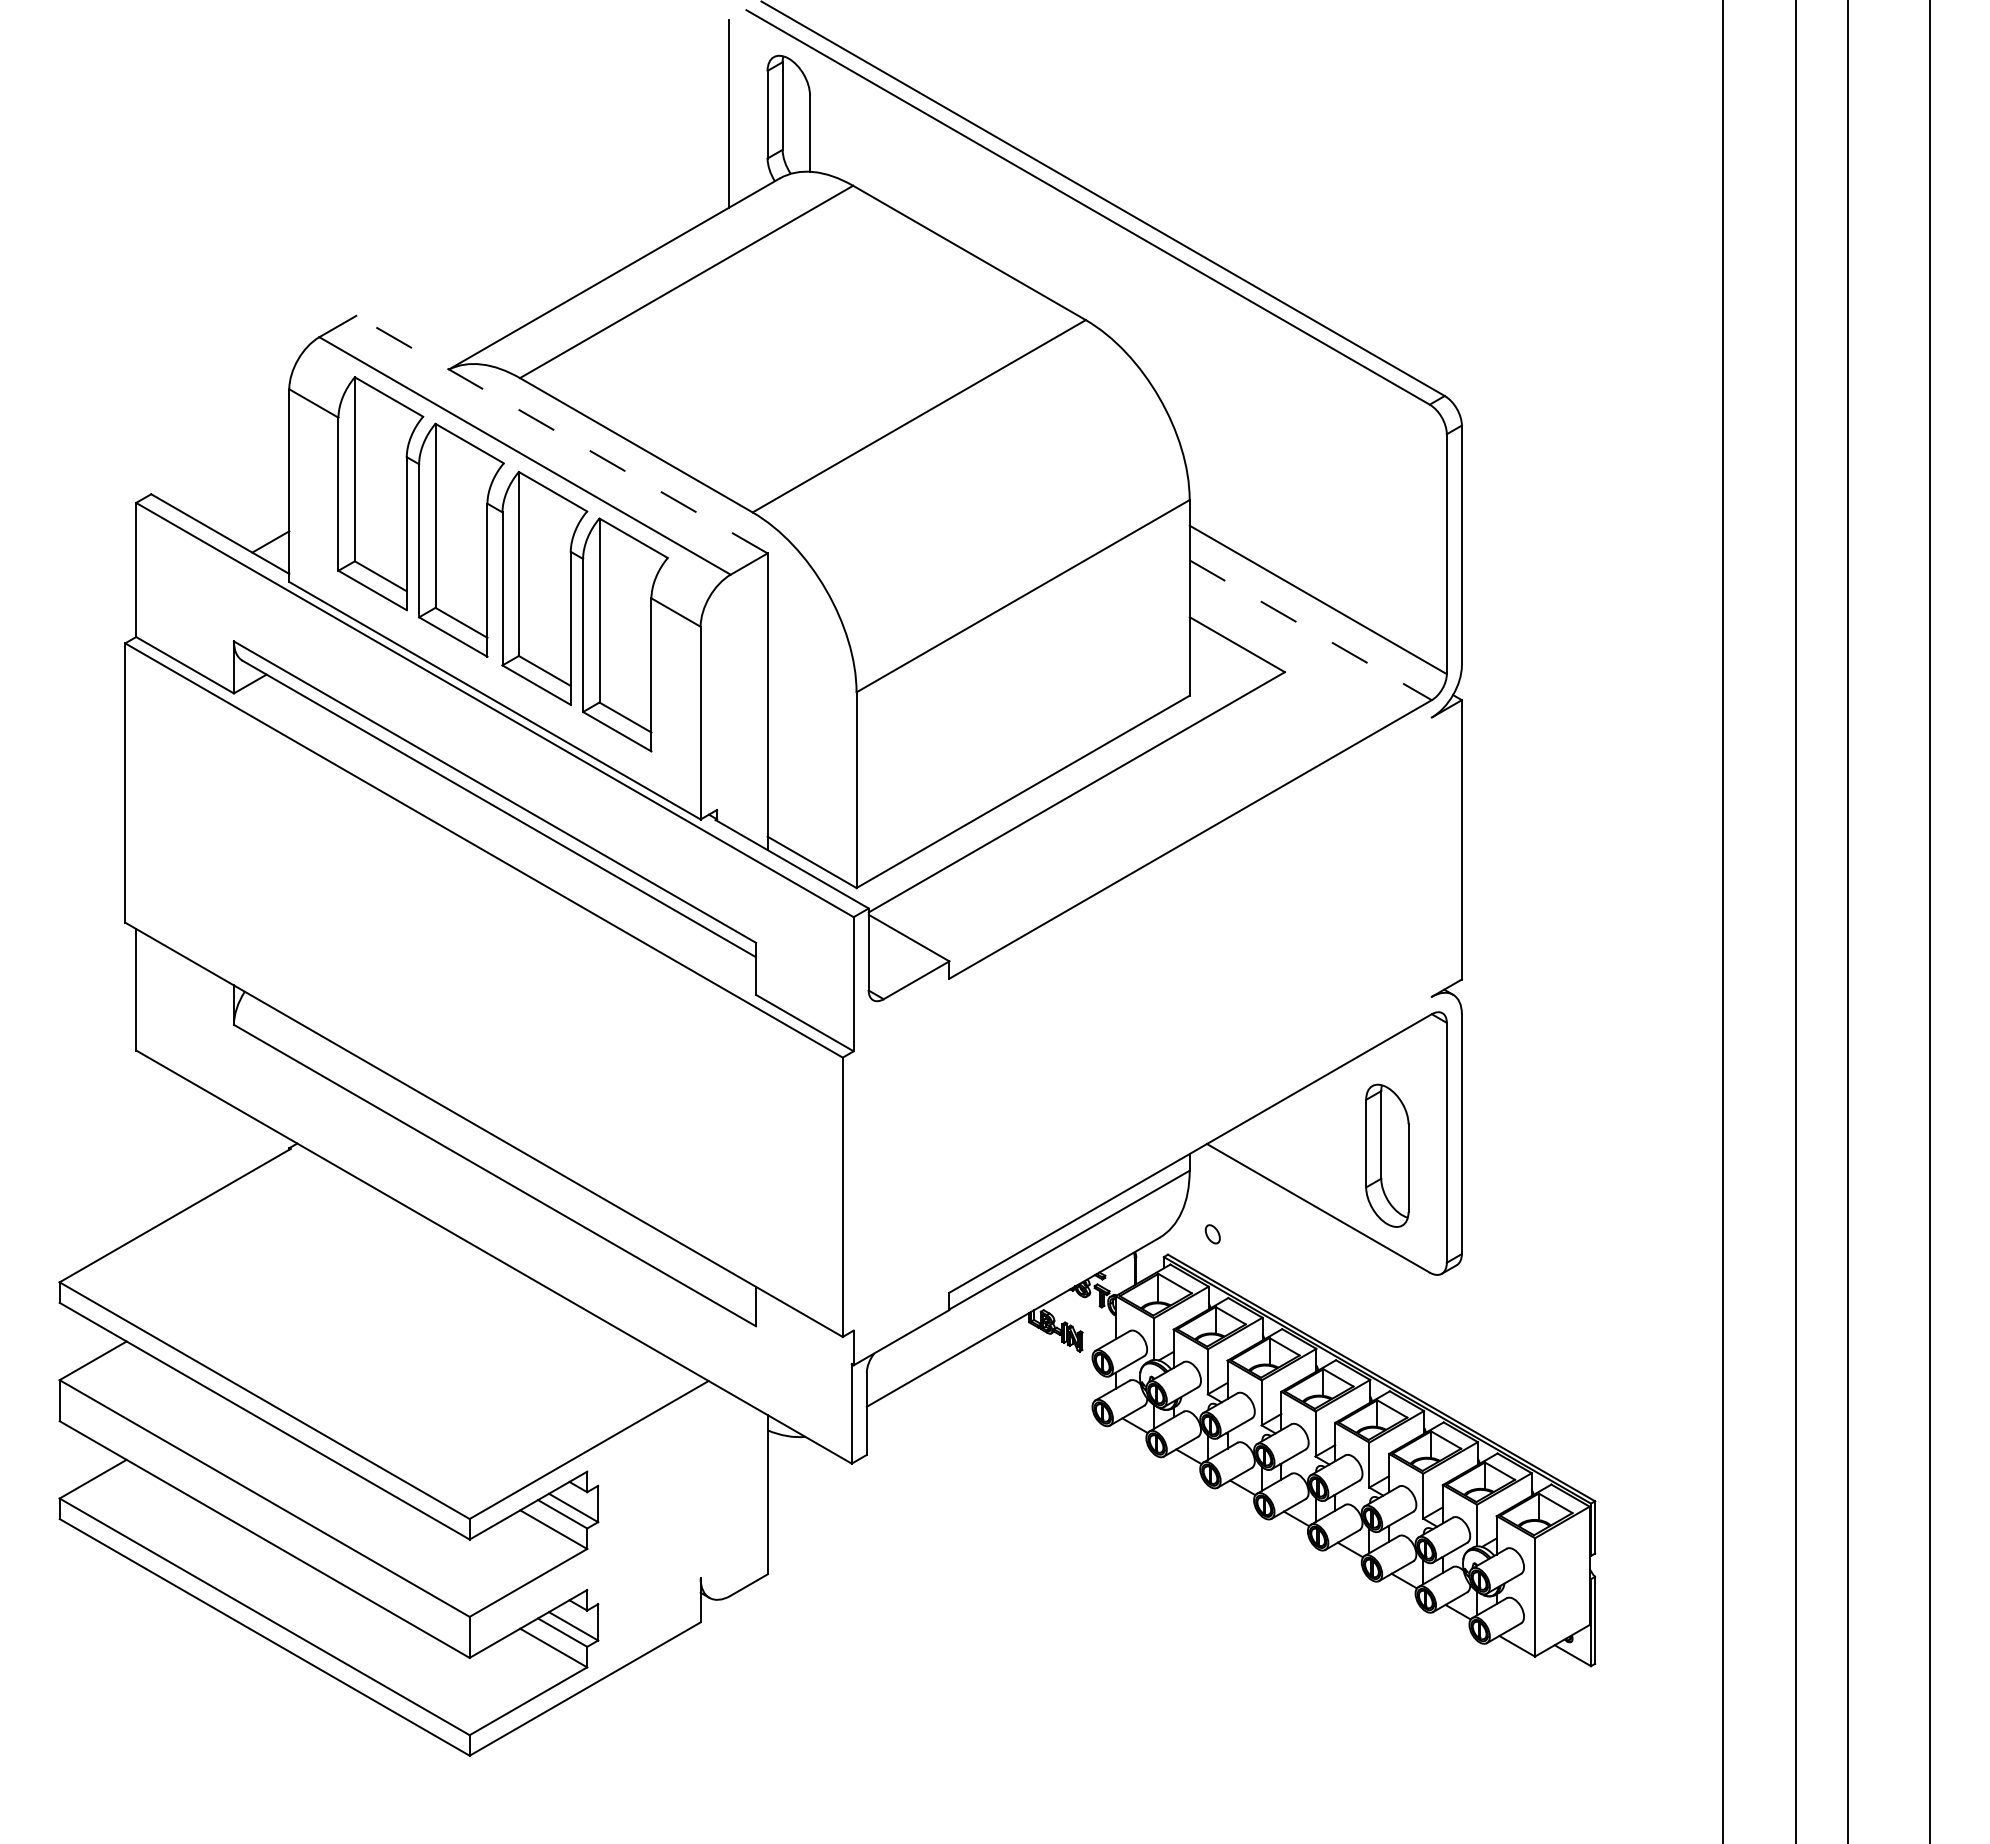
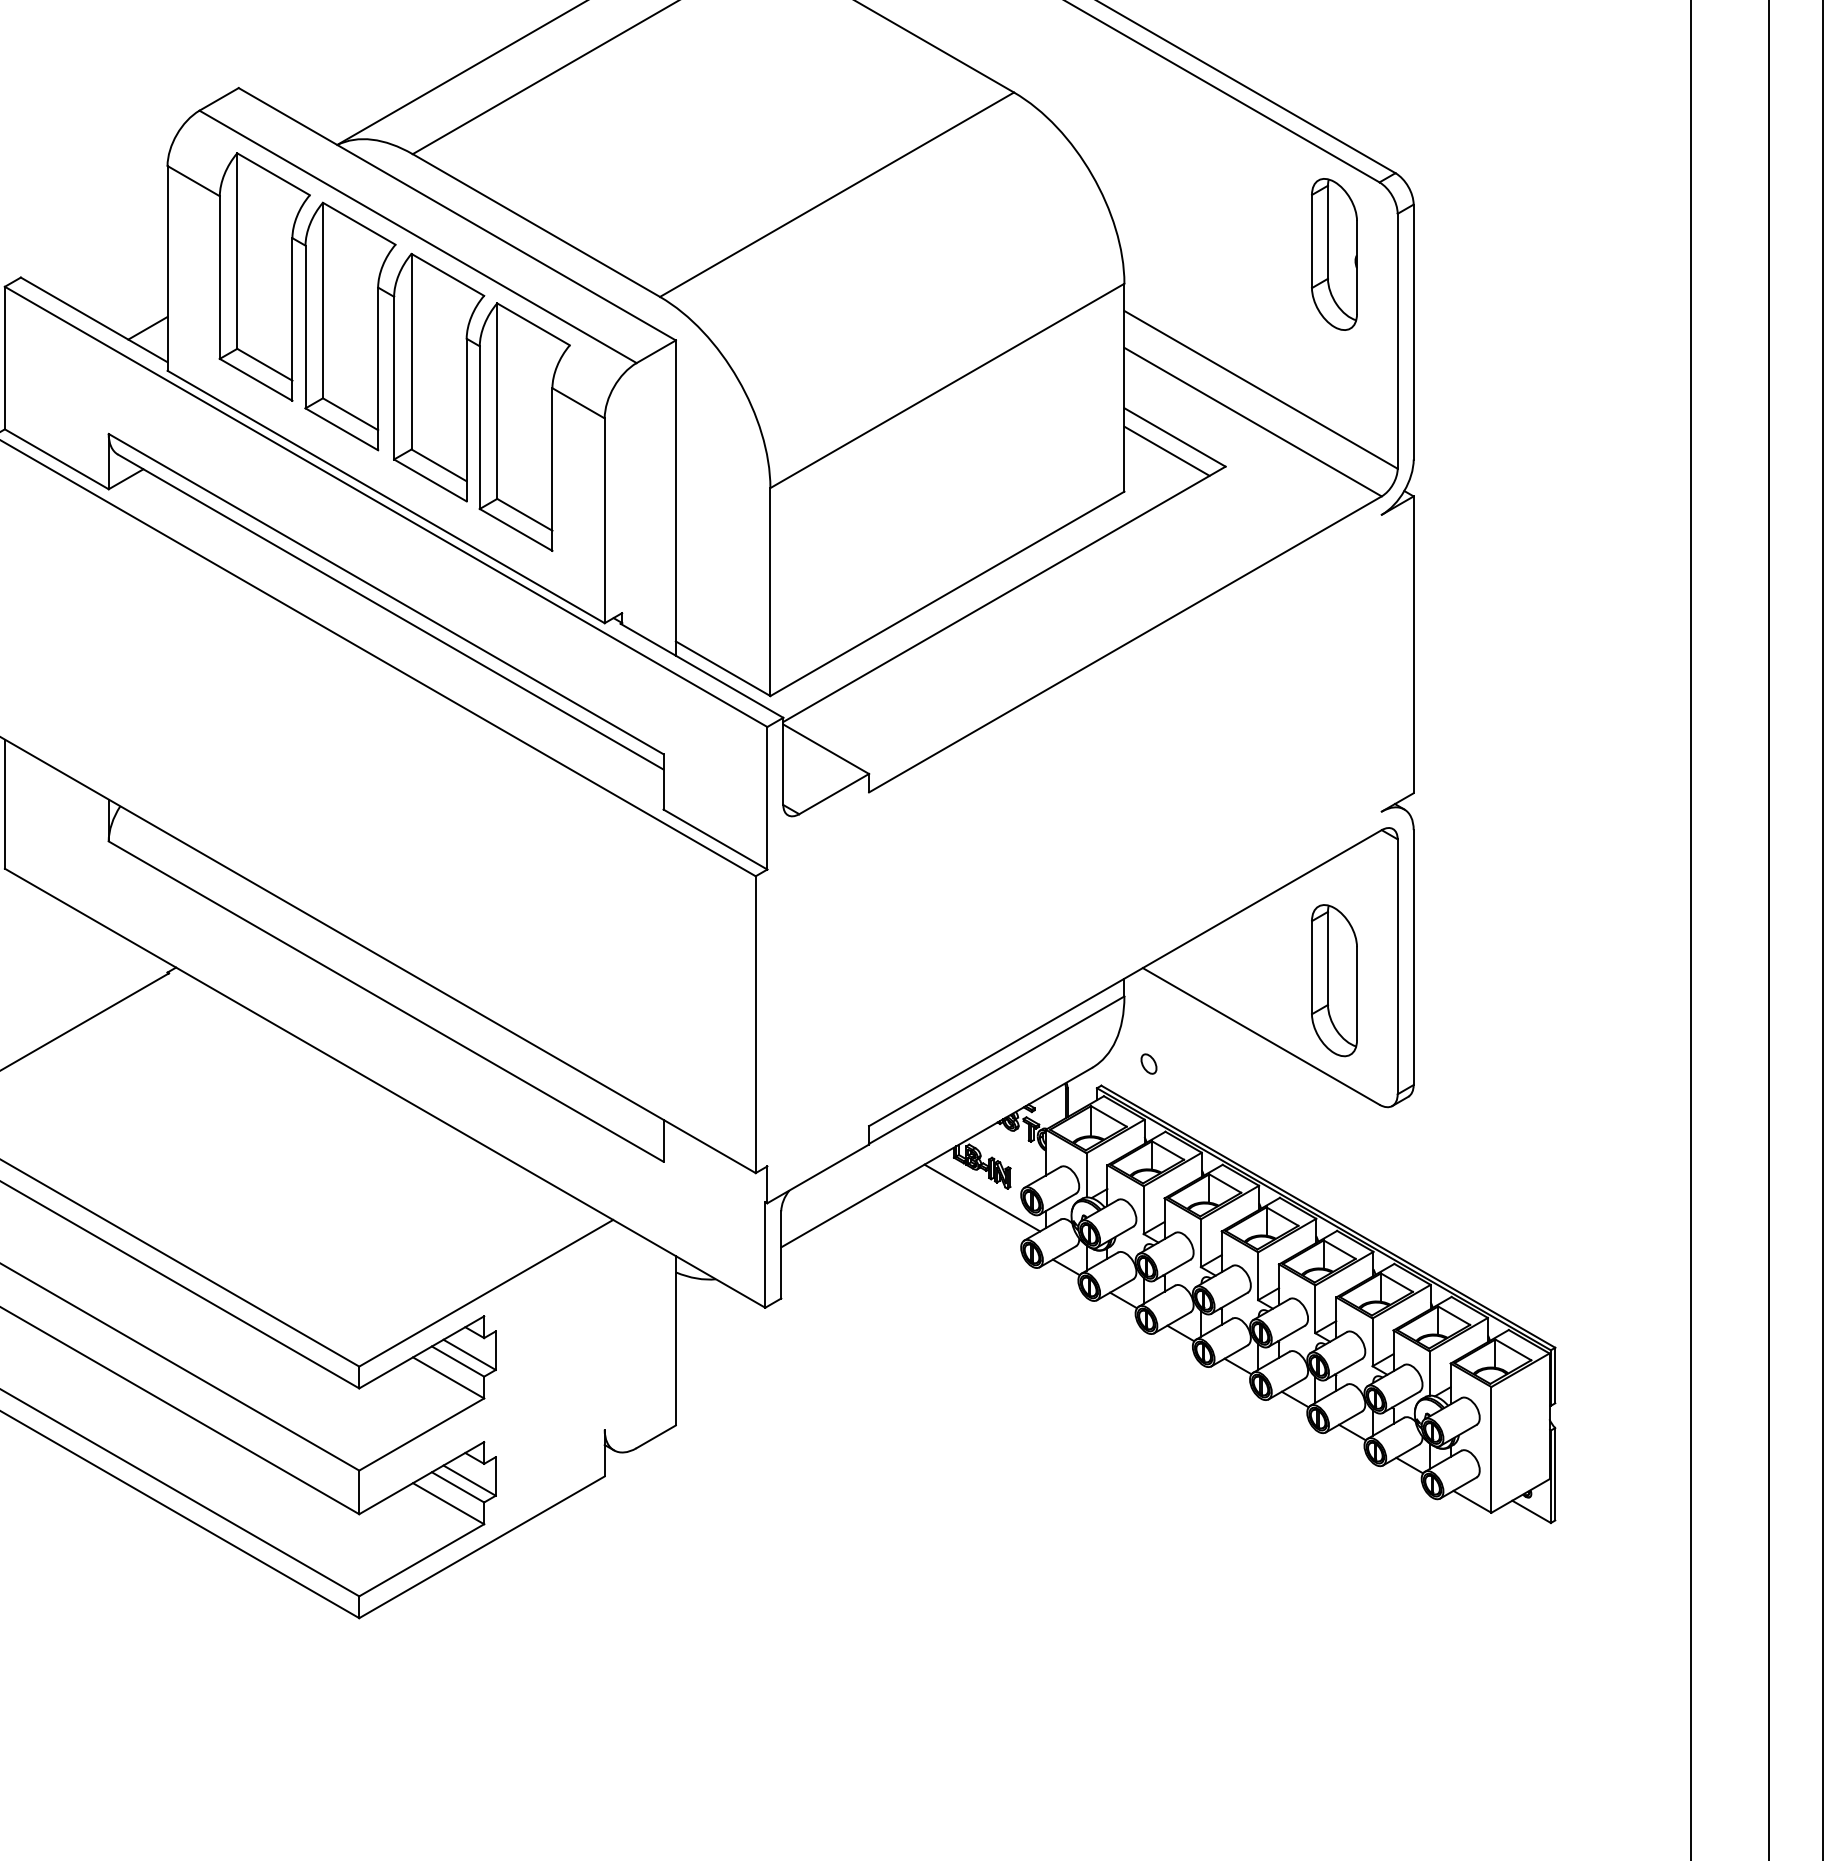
line: (561, 434) -> (456, 214), dashed -> solid
part: (1387, 472) -> (1334, 254), added
line: (1310, 630) -> (1252, 422), dashed -> solid
line: (1229, 657) -> (1166, 451), added
line: (1055, 1359) -> (981, 1197), added

